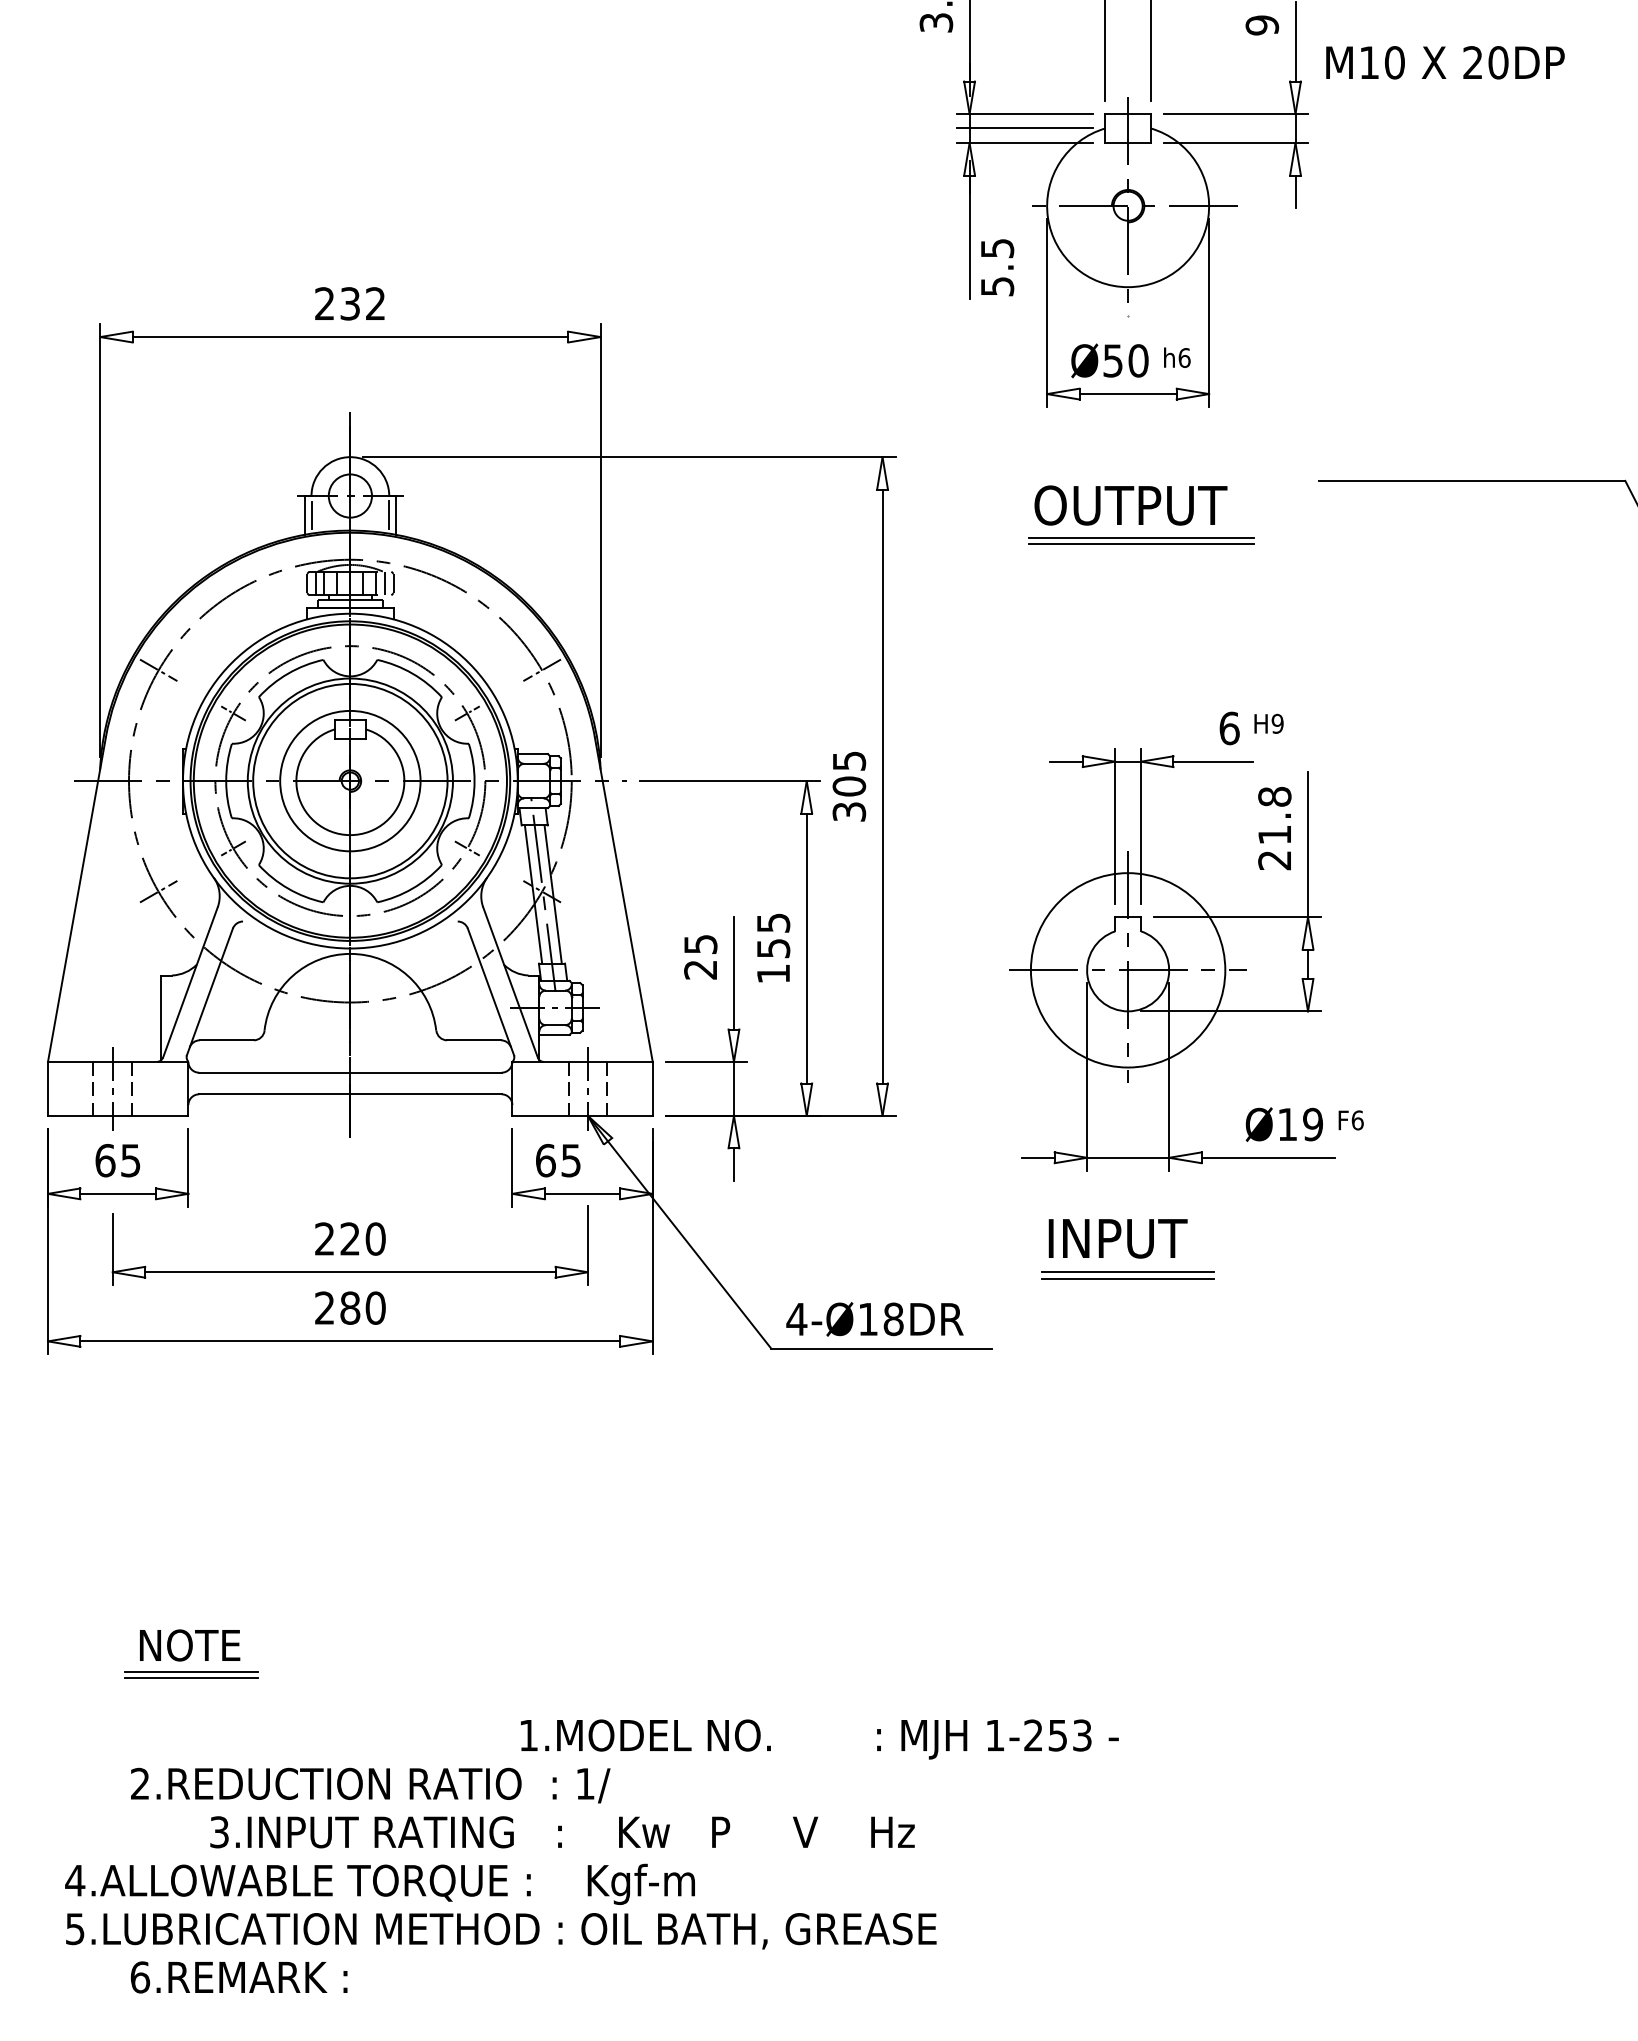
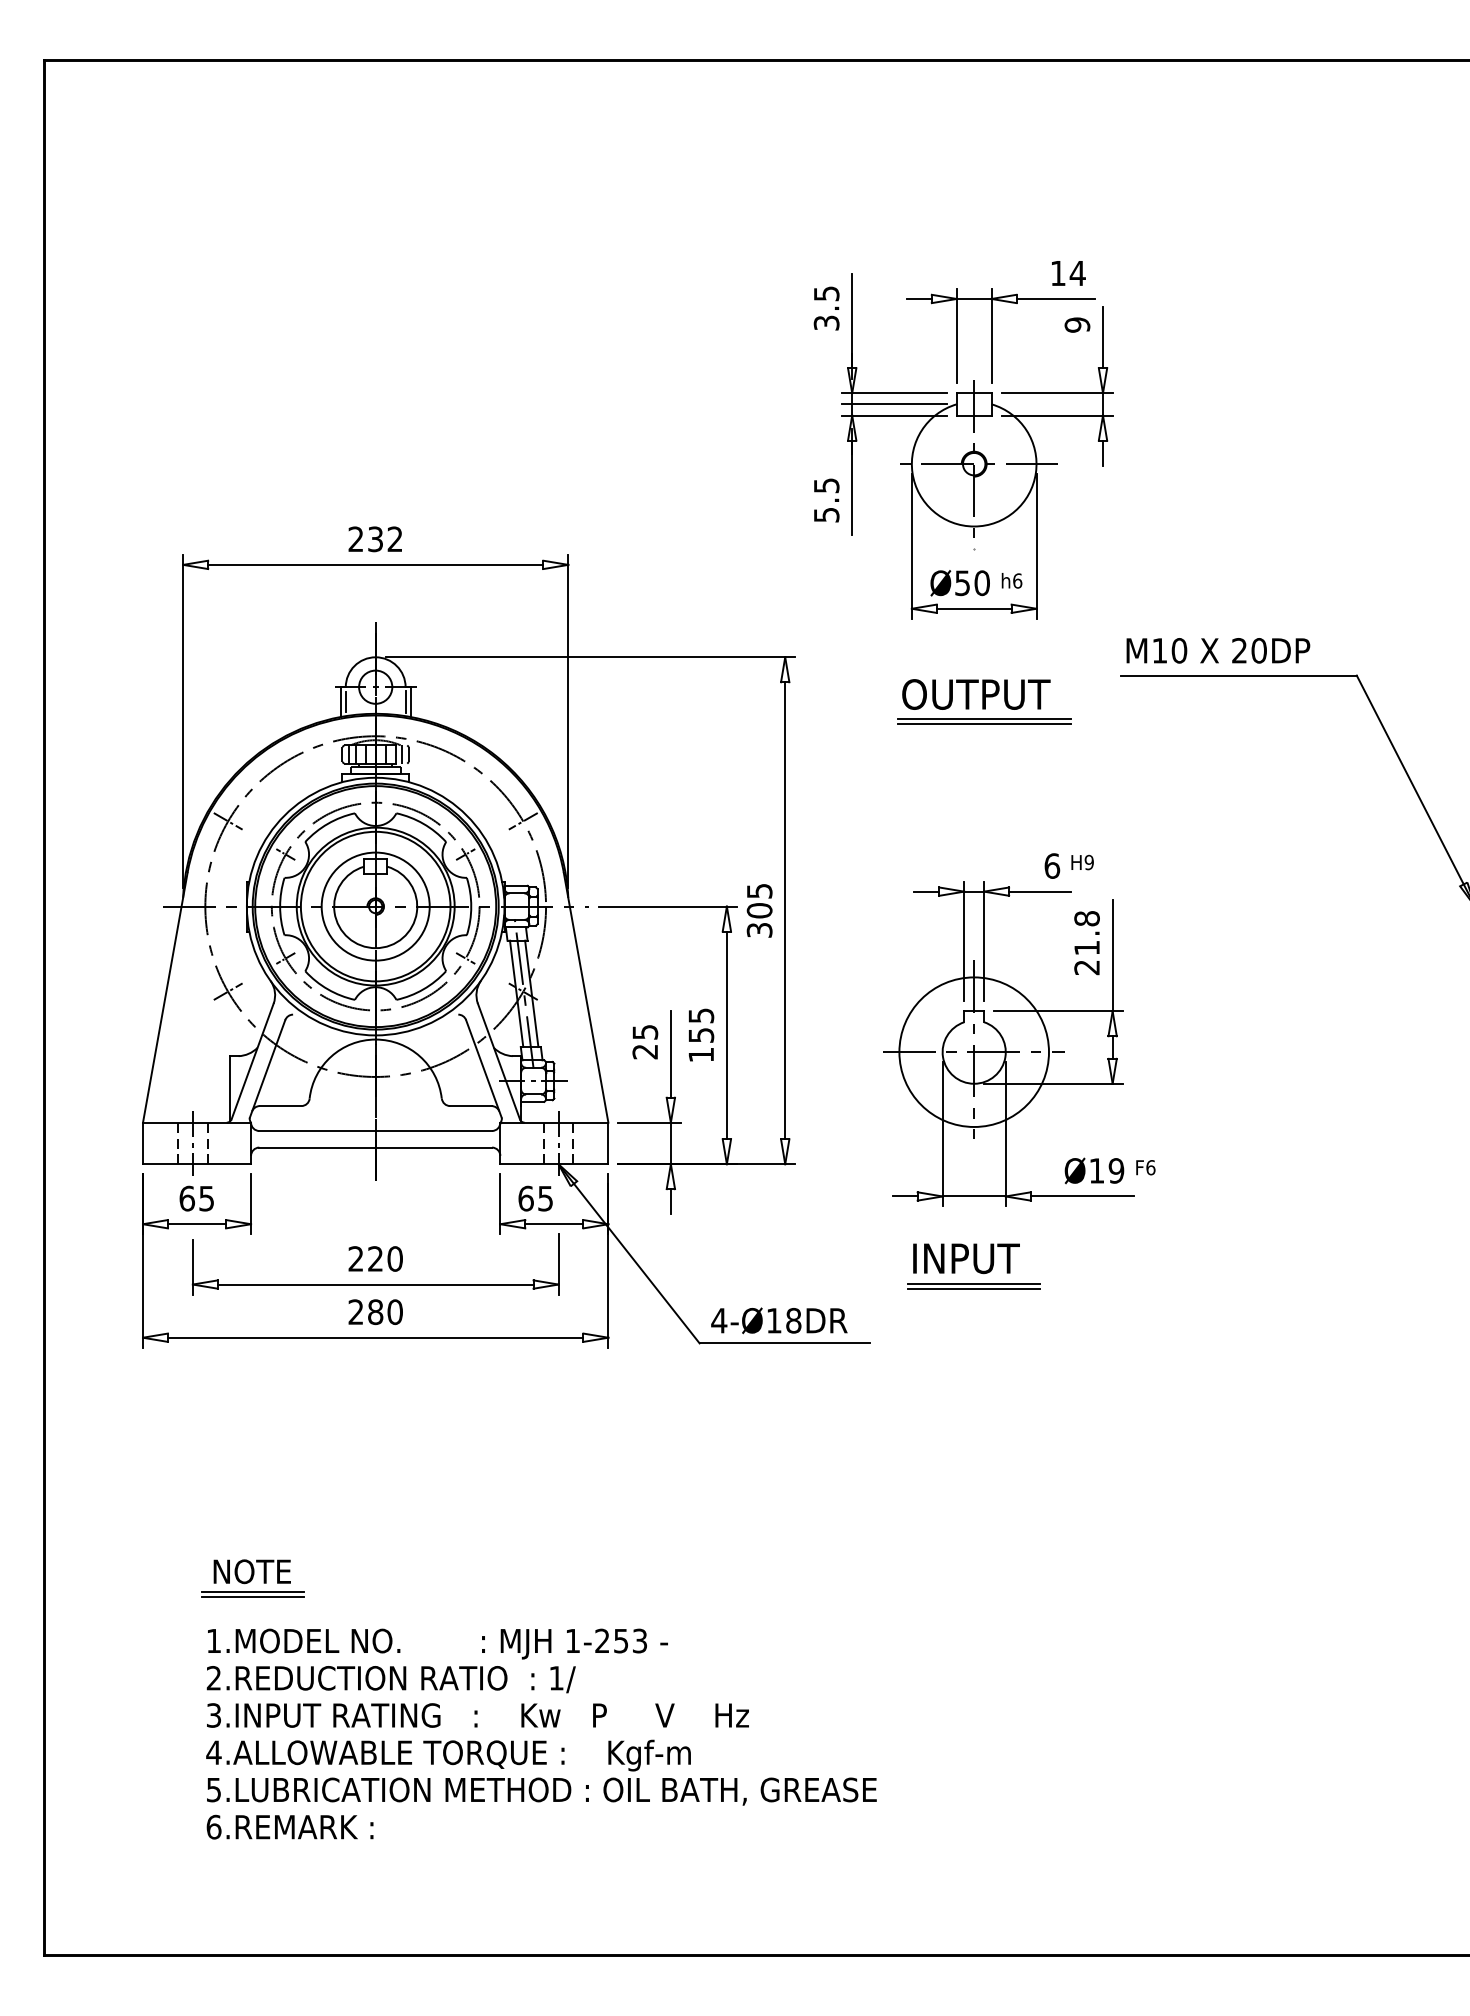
text: (1445, 62) -> (1218, 650), moved
text: (997, 267) -> (826, 500), moved
text: (819, 1738) -> (437, 1643), moved
text: (561, 1832) -> (477, 1715), moved
text: (500, 1906) -> (541, 1772), moved

